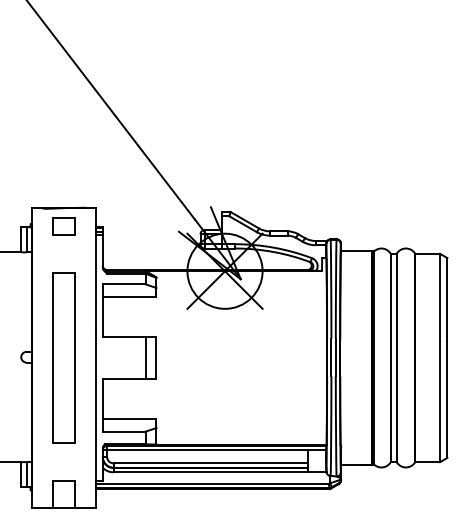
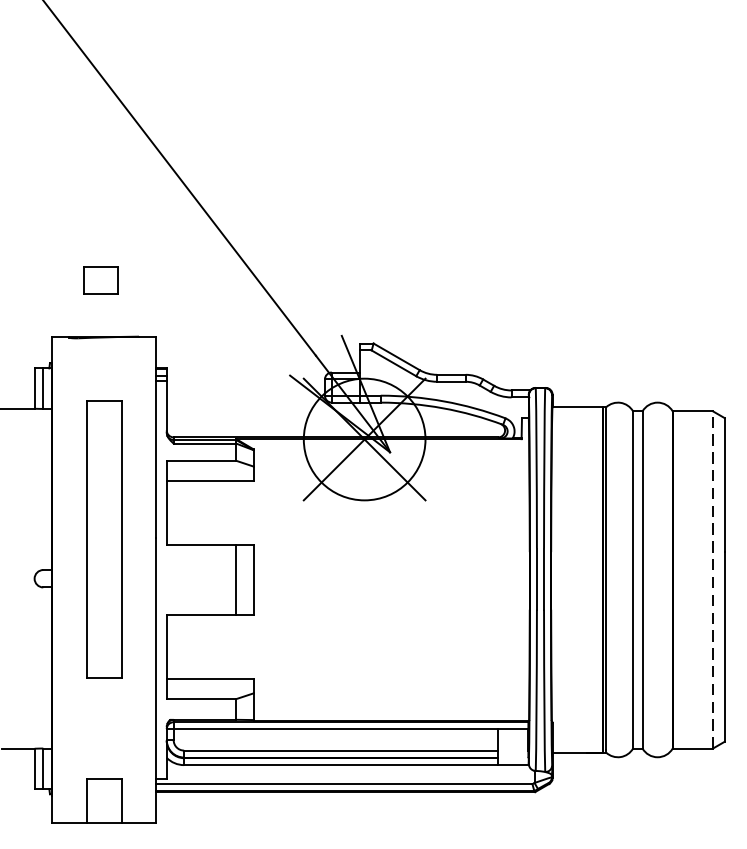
part: (63, 226) -> (99, 279), moved
part: (63, 357) -> (103, 538), moved
line: (440, 357) -> (713, 579), solid -> dashed

